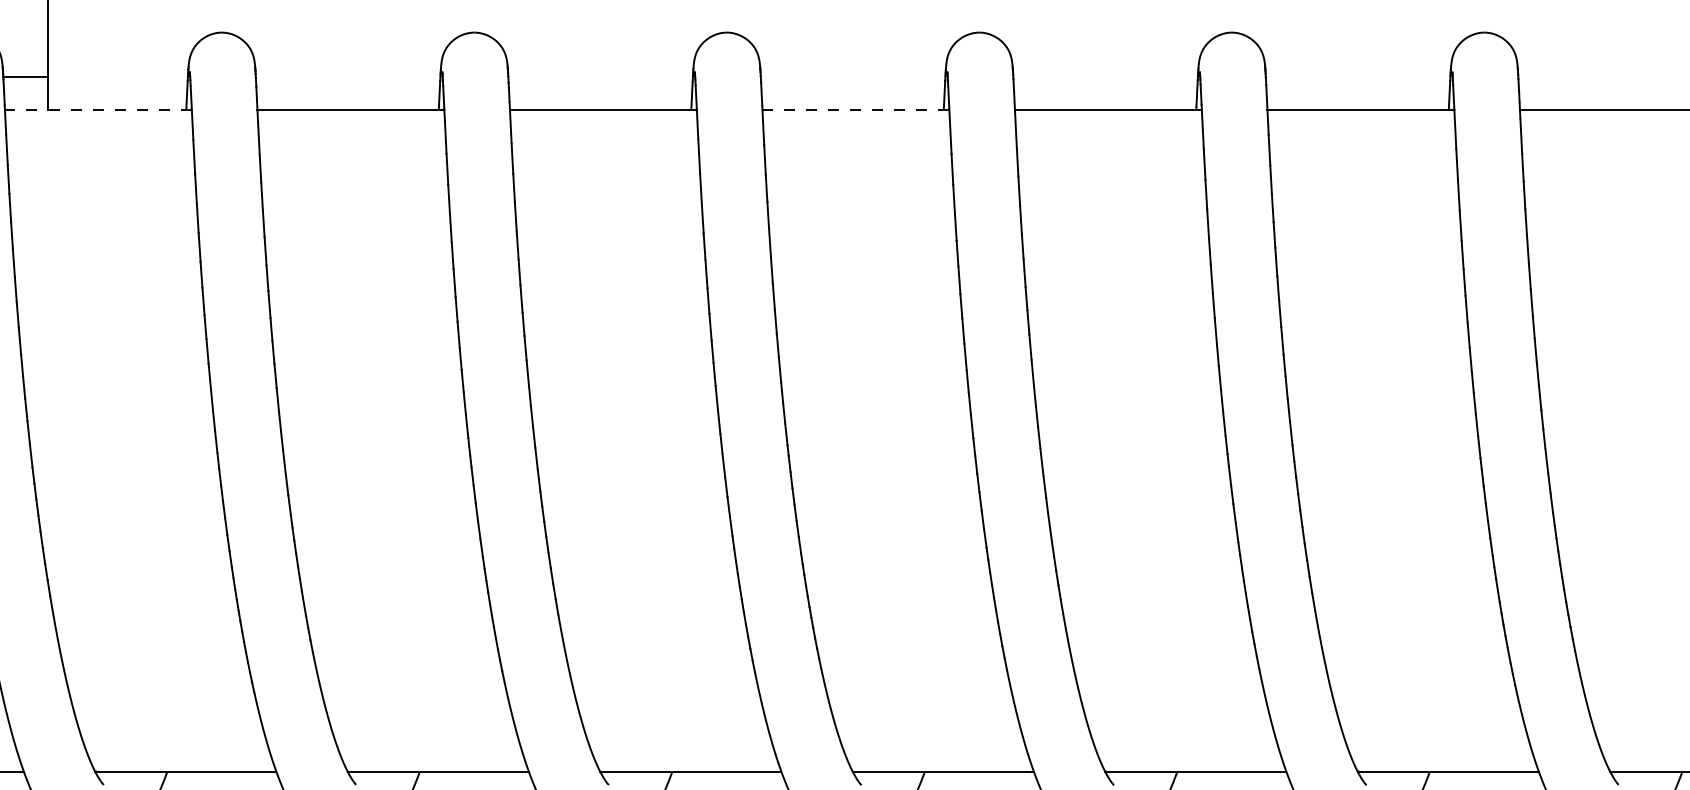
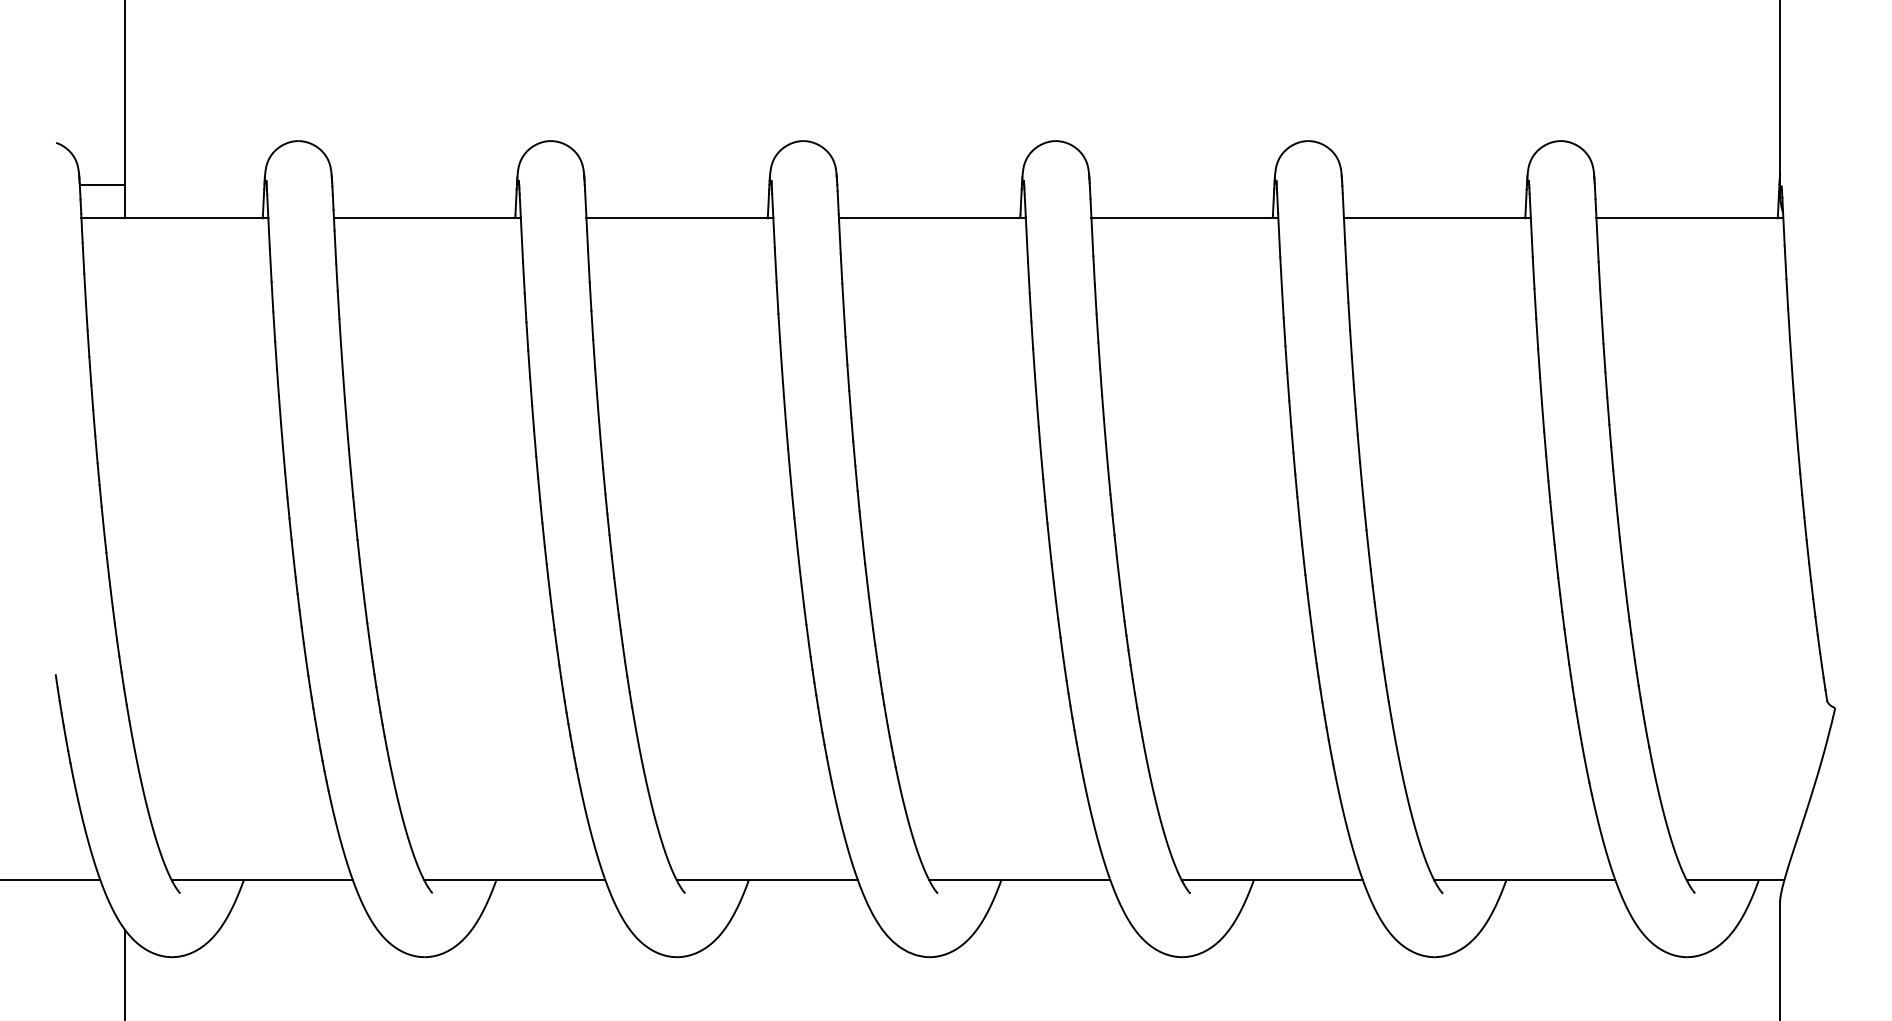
line: (98, 110) -> (174, 218), dashed -> solid
line: (855, 110) -> (931, 218), dashed -> solid

